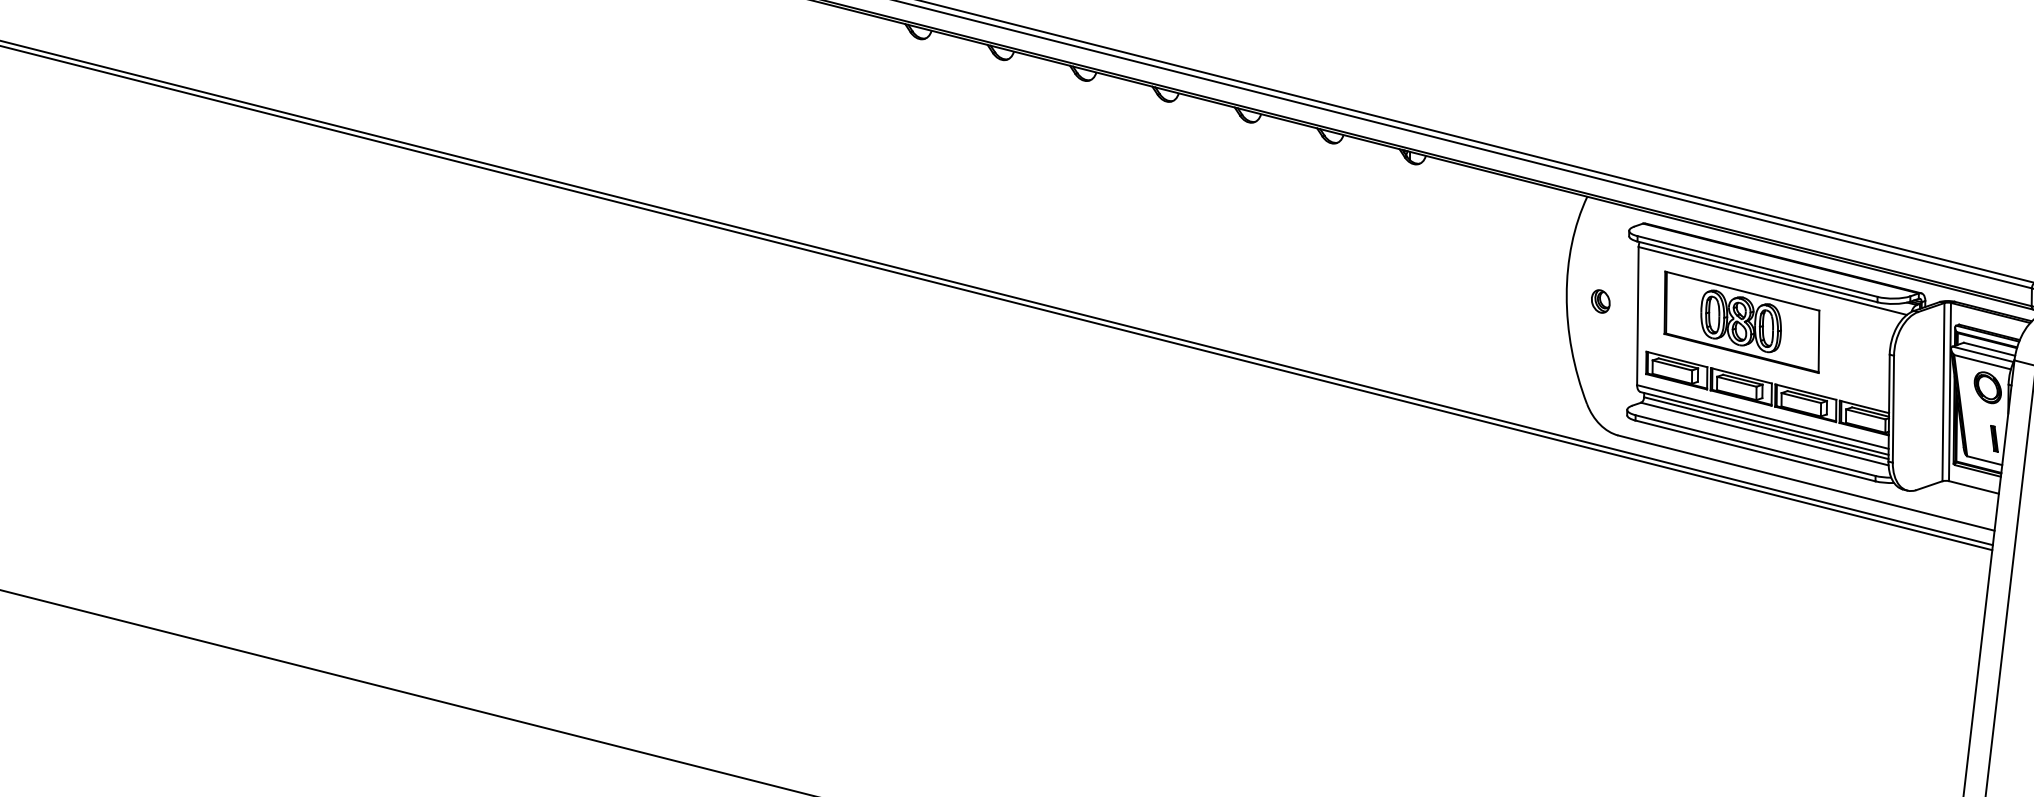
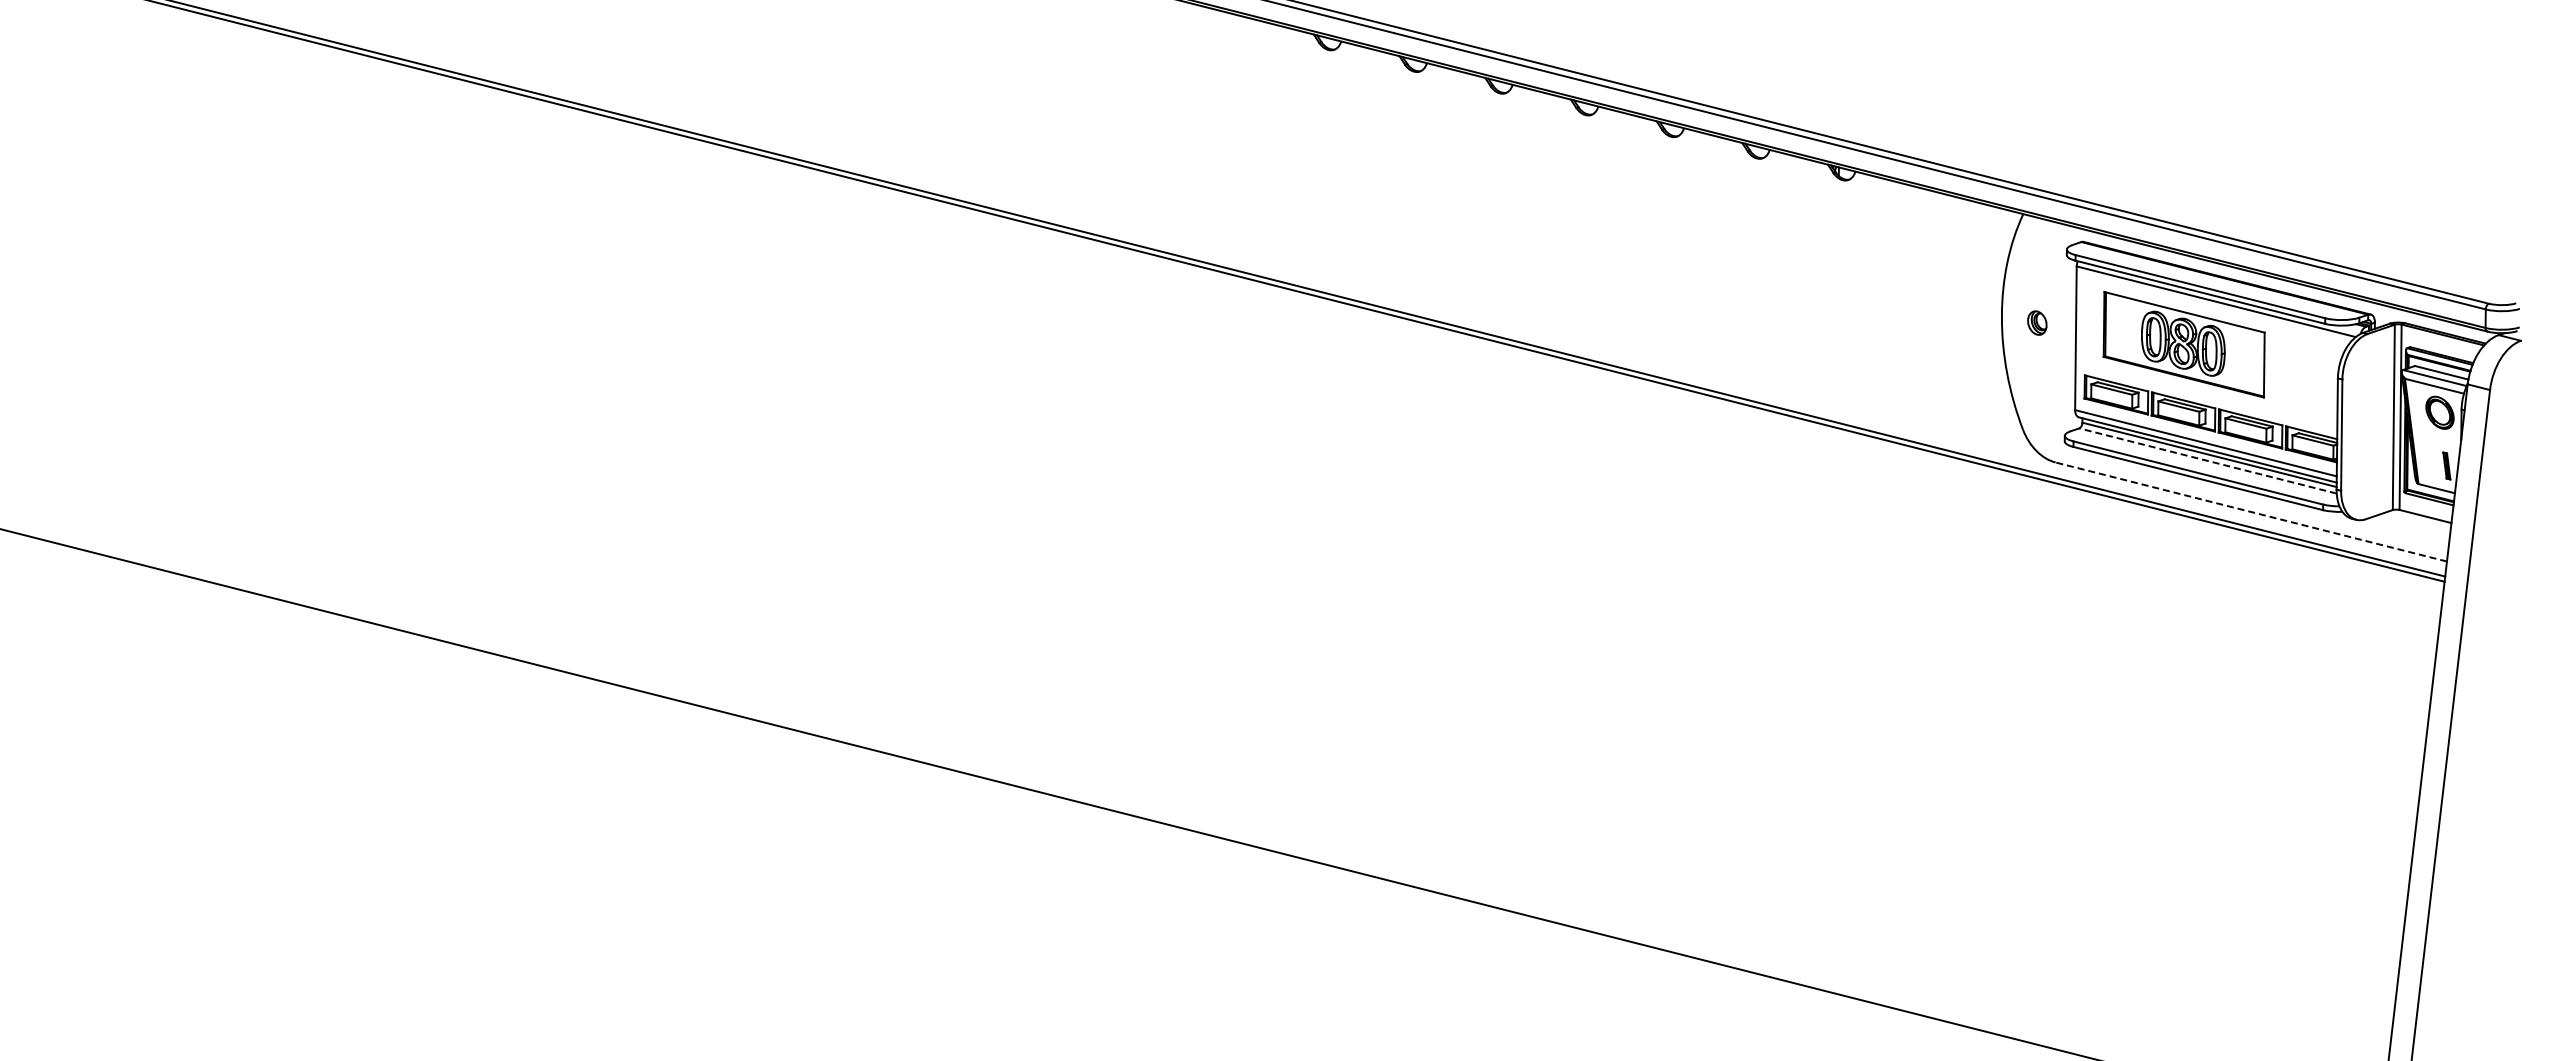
line: (1765, 433) -> (2208, 460), solid -> dashed
line: (1806, 483) -> (2251, 512), solid -> dashed

